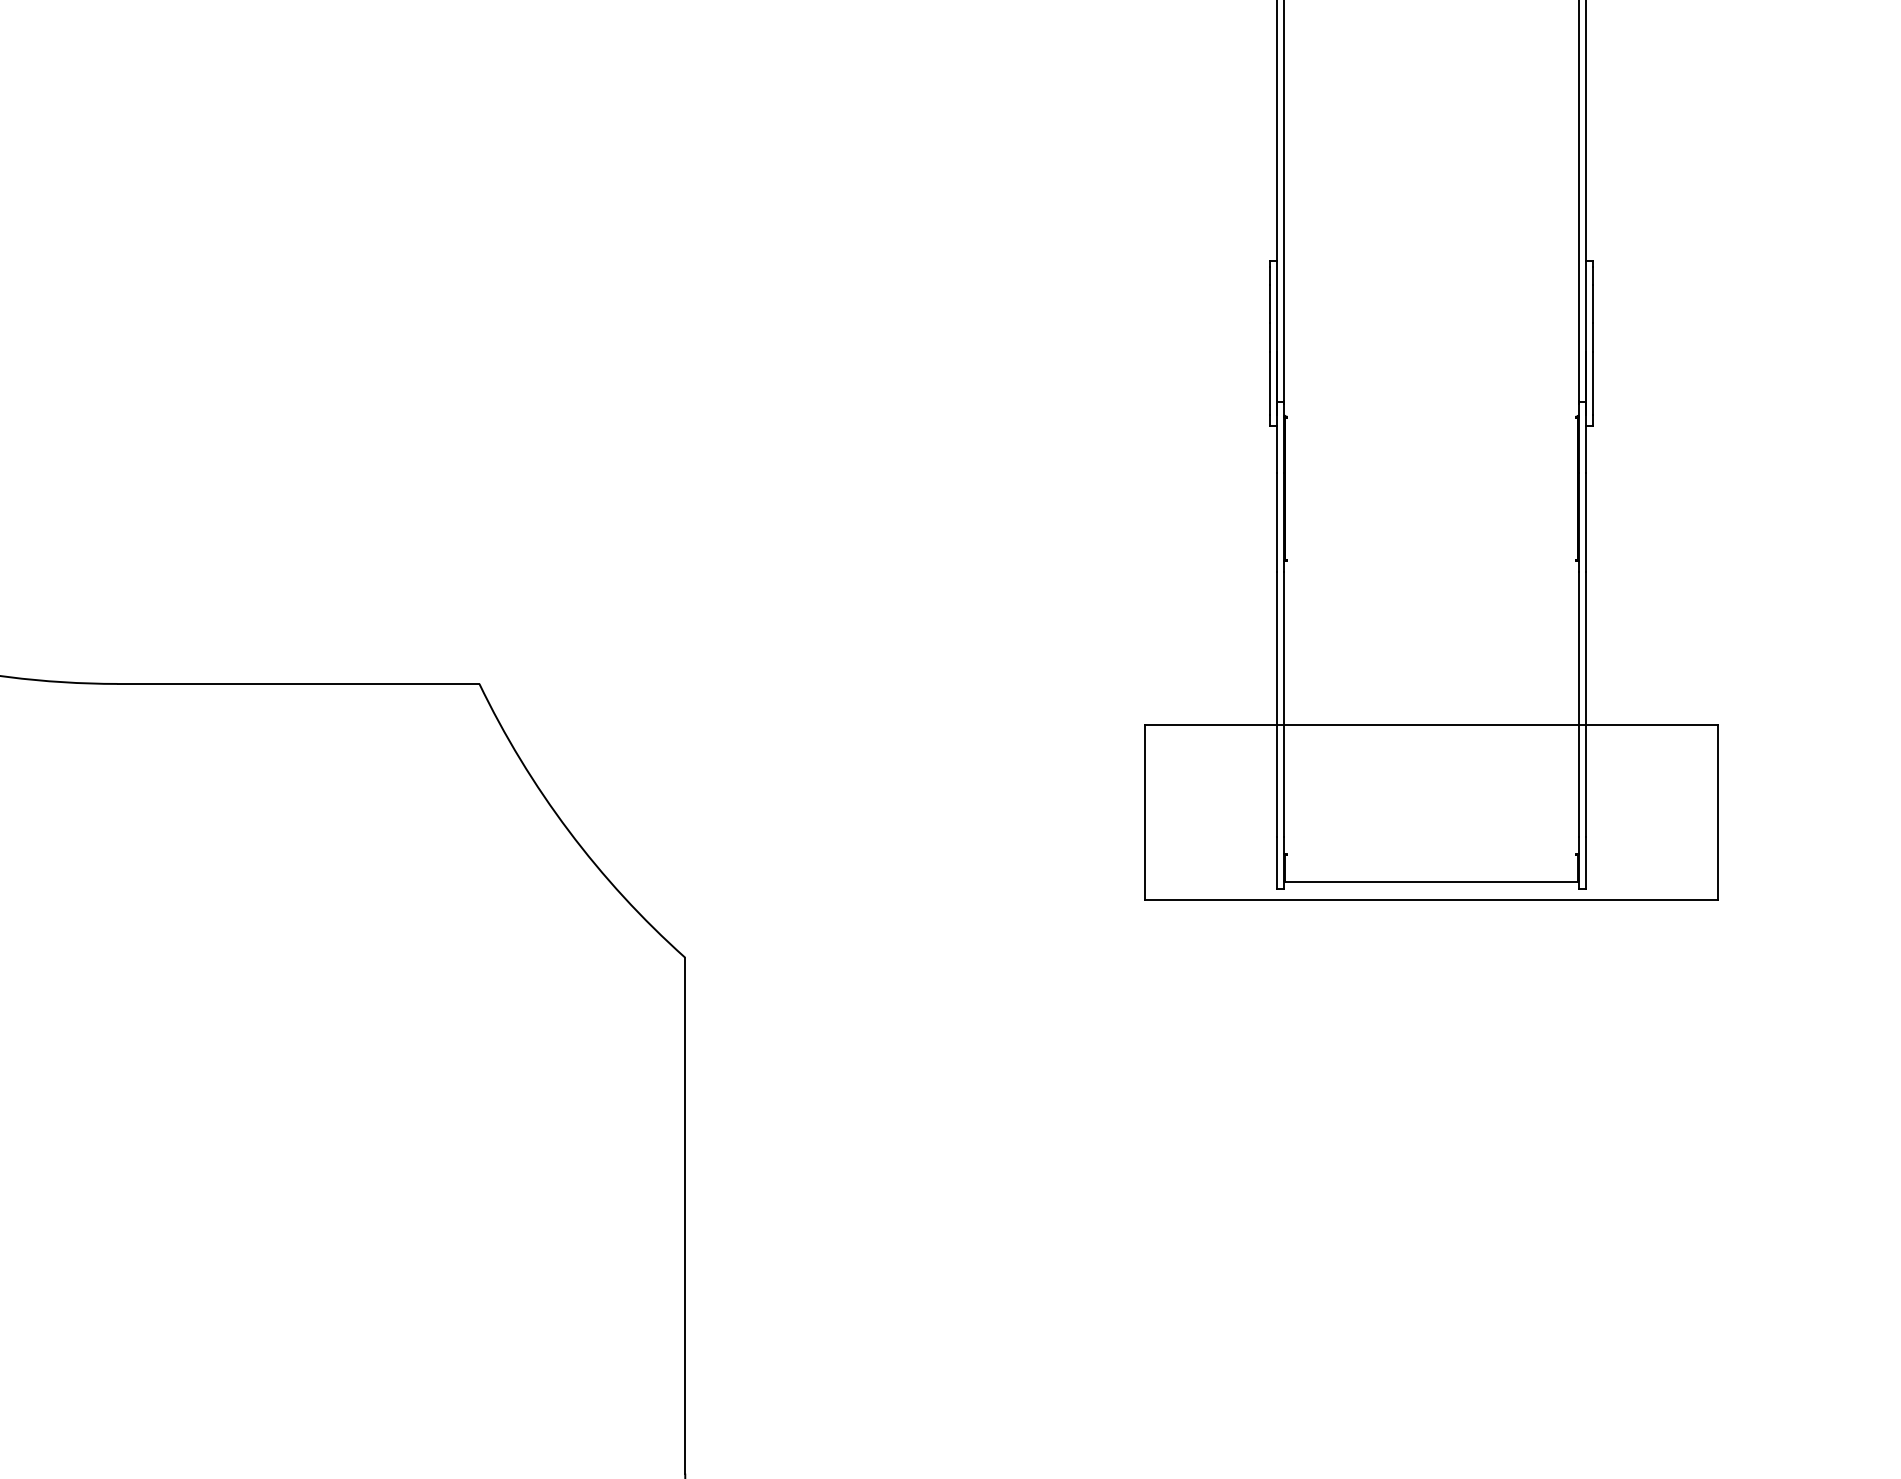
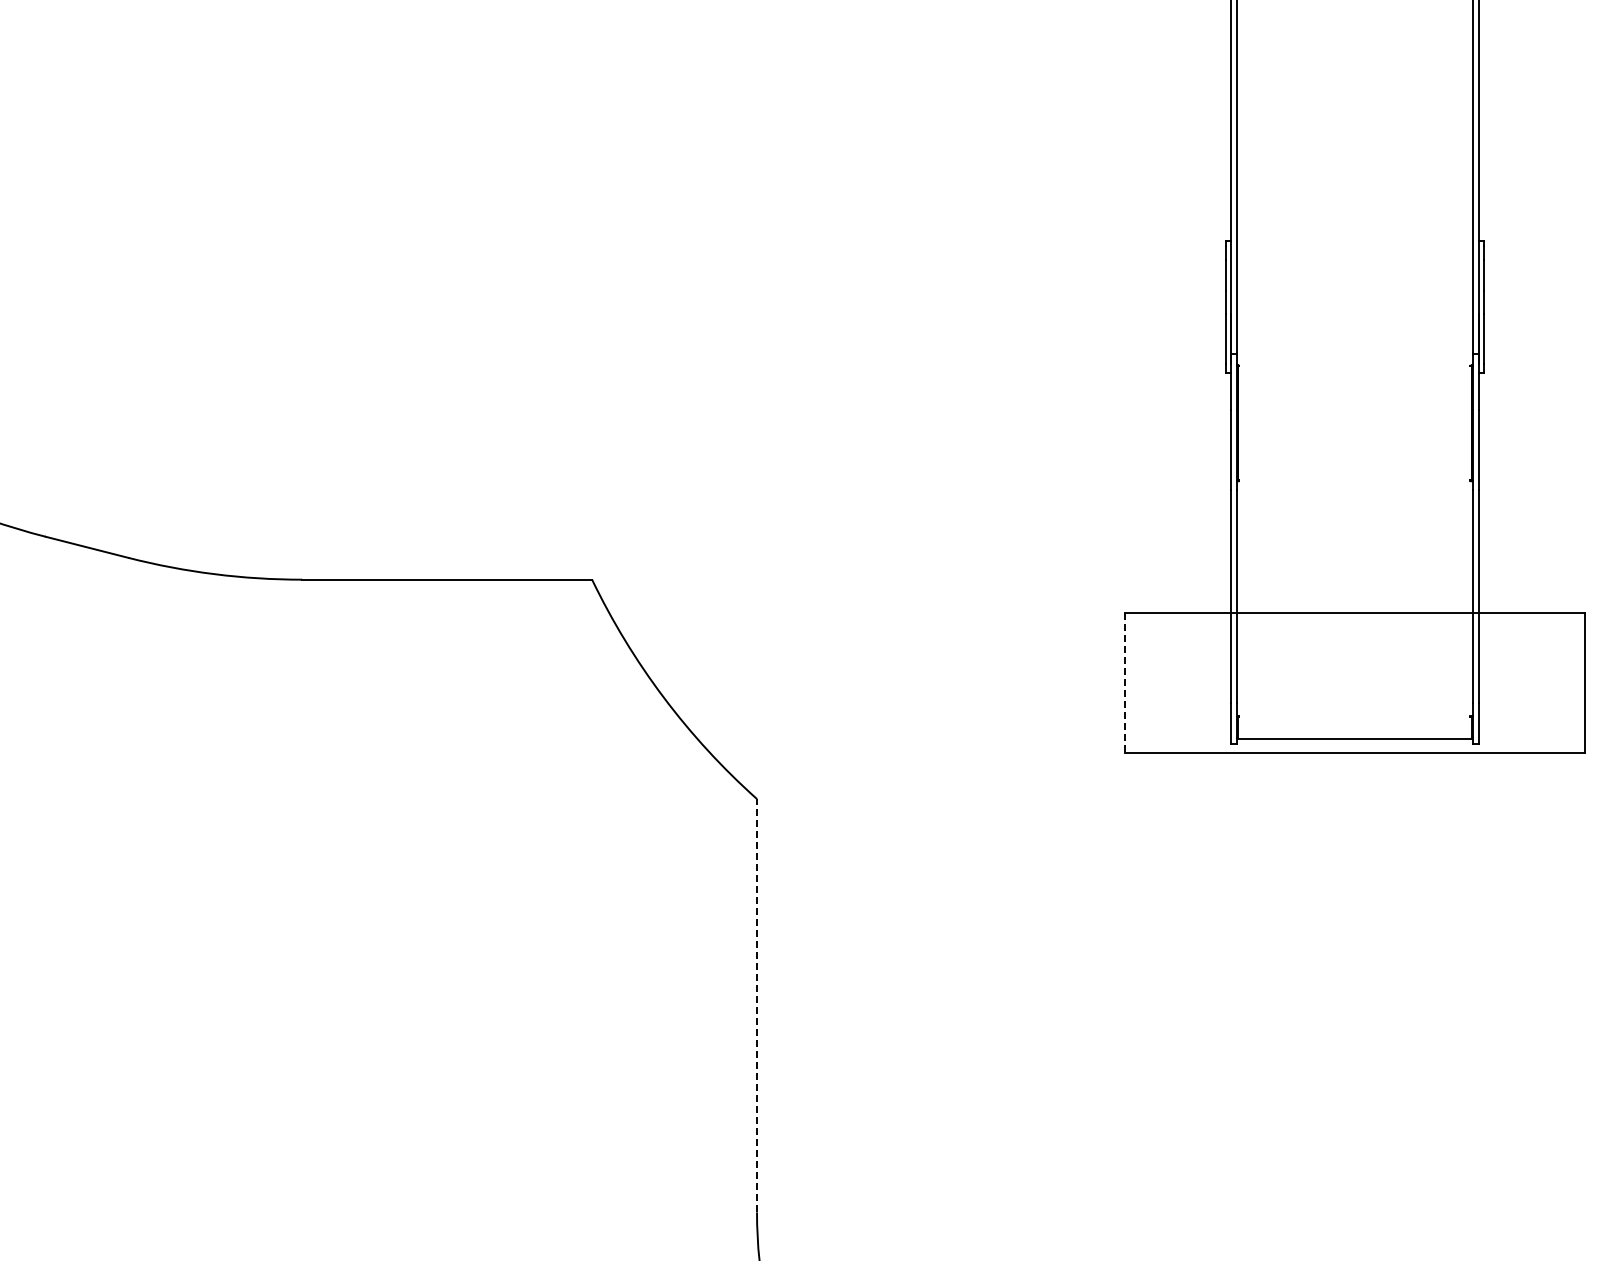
line: (1145, 813) -> (1125, 683), solid -> dashed
line: (685, 1215) -> (757, 1005), solid -> dashed

